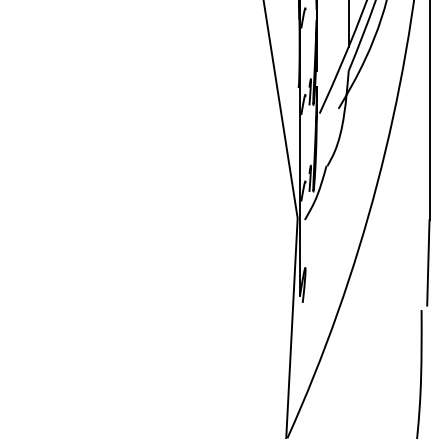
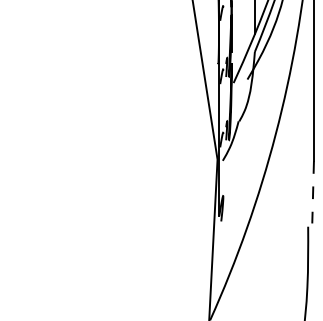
line: (428, 263) -> (313, 192), solid -> dashed

